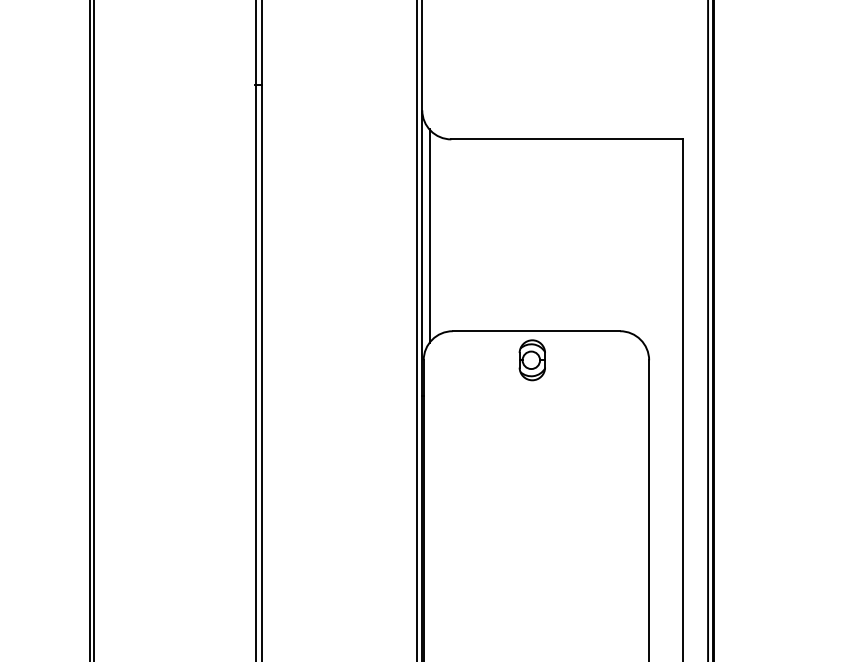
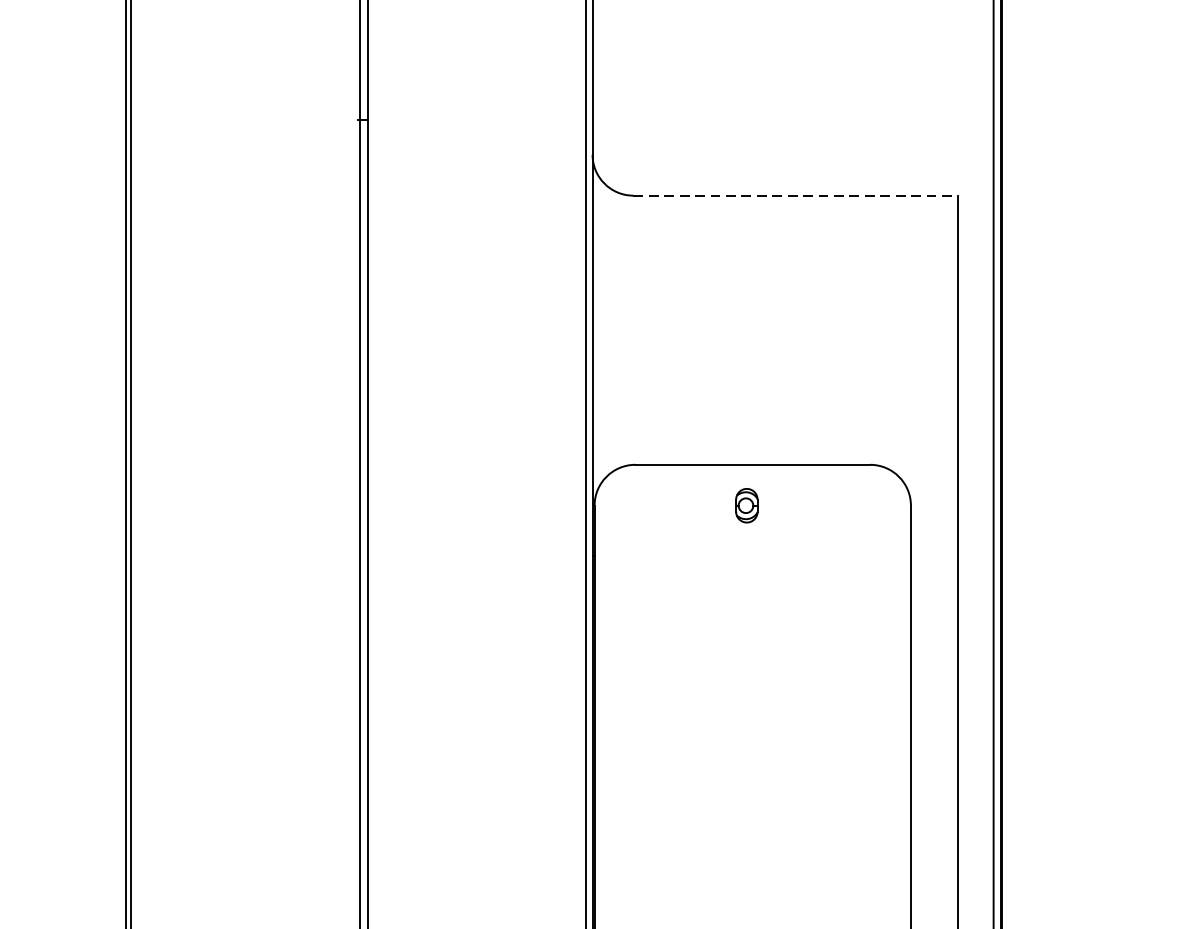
line: (566, 139) -> (794, 195), solid -> dashed
line: (429, 236) -> (602, 331), removed
part: (531, 360) -> (745, 505), size x0.6

